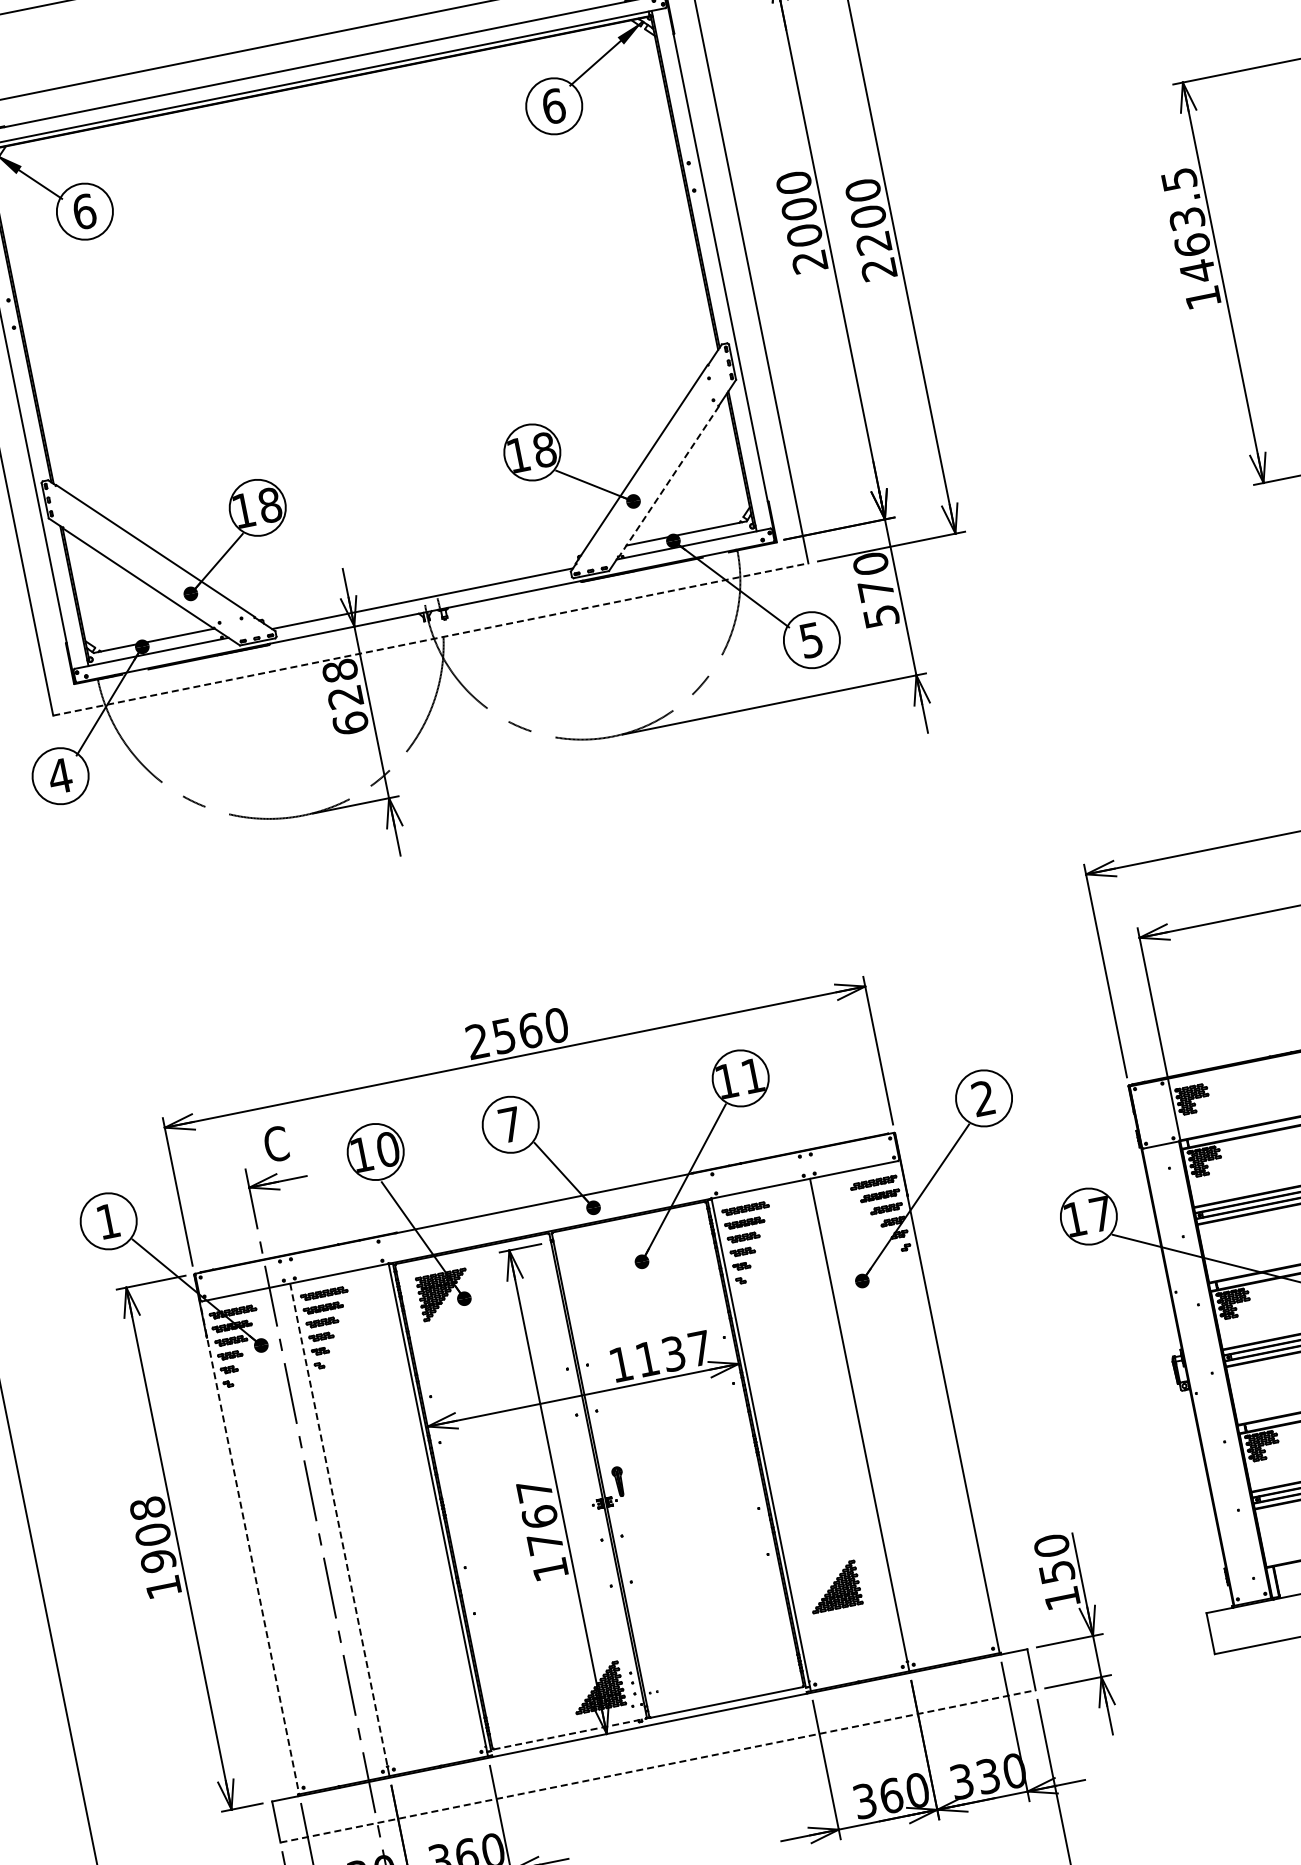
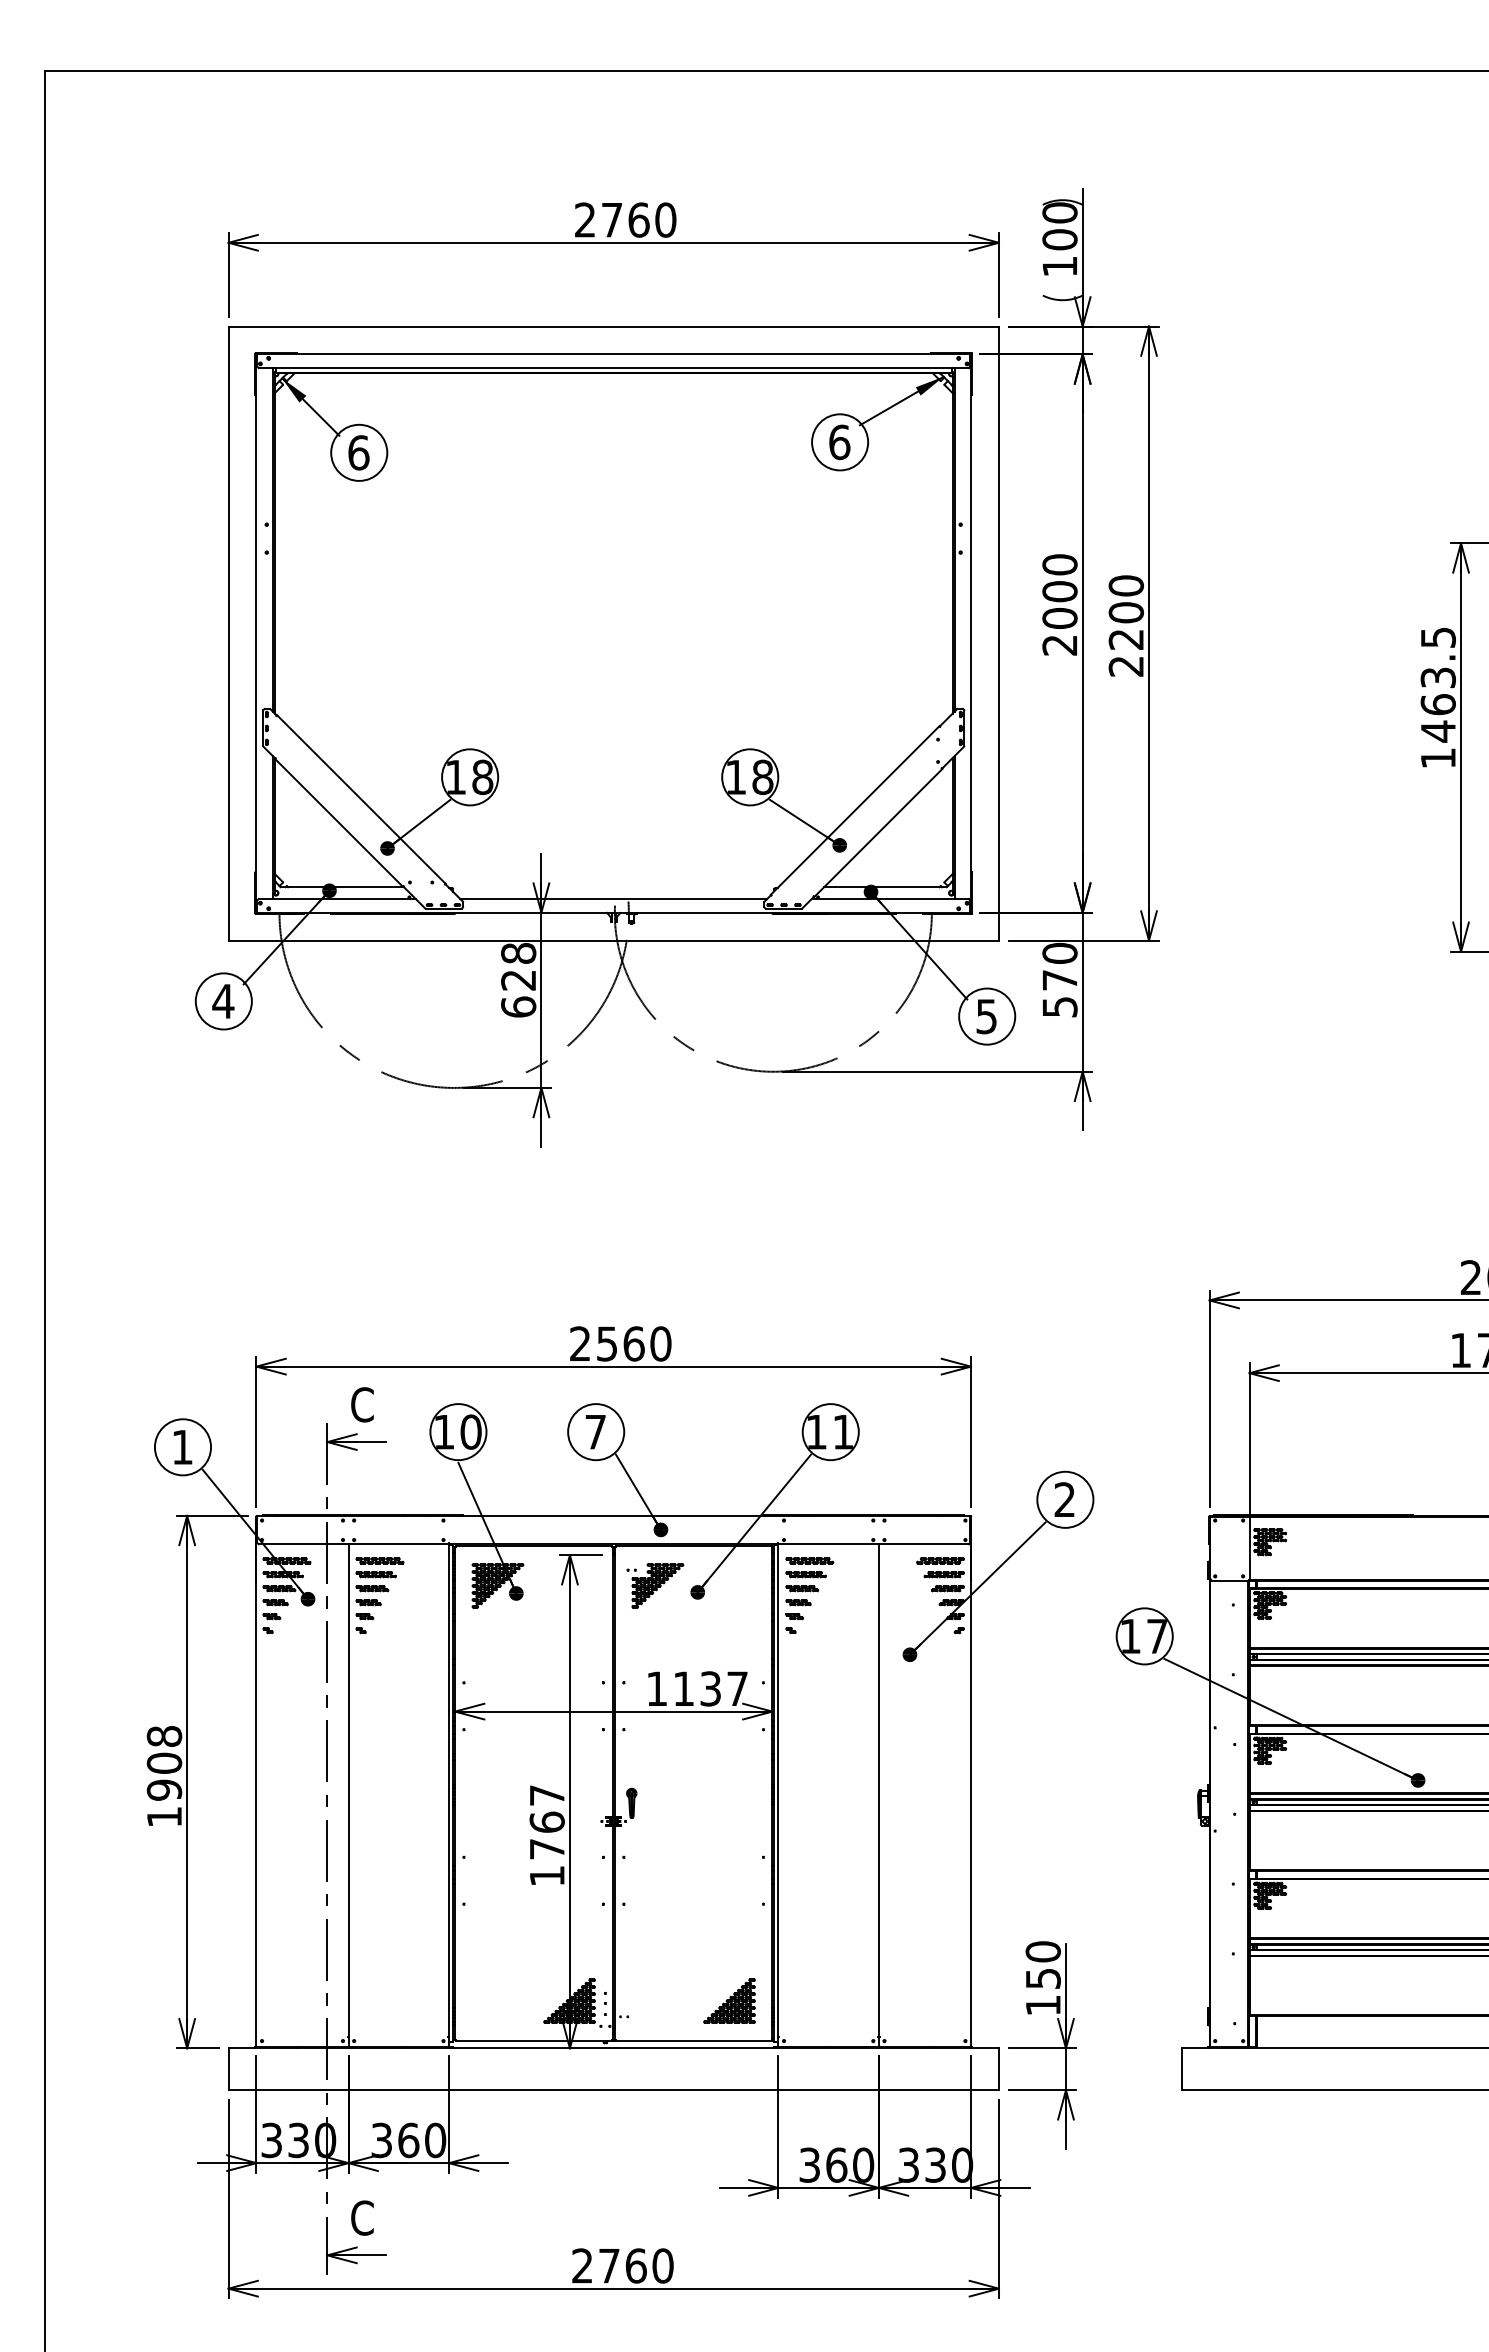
line: (668, 481) -> (878, 832), dashed -> solid
line: (431, 639) -> (614, 940), dashed -> solid
part: (599, 1263) -> (655, 1585), added
line: (338, 1526) -> (348, 1791), dashed -> solid
line: (246, 1534) -> (256, 1781), dashed -> solid
part: (833, 1586) -> (729, 2000), moved
line: (569, 1734) -> (533, 2041), dashed -> solid
line: (658, 1766) -> (614, 2090), dashed -> solid

